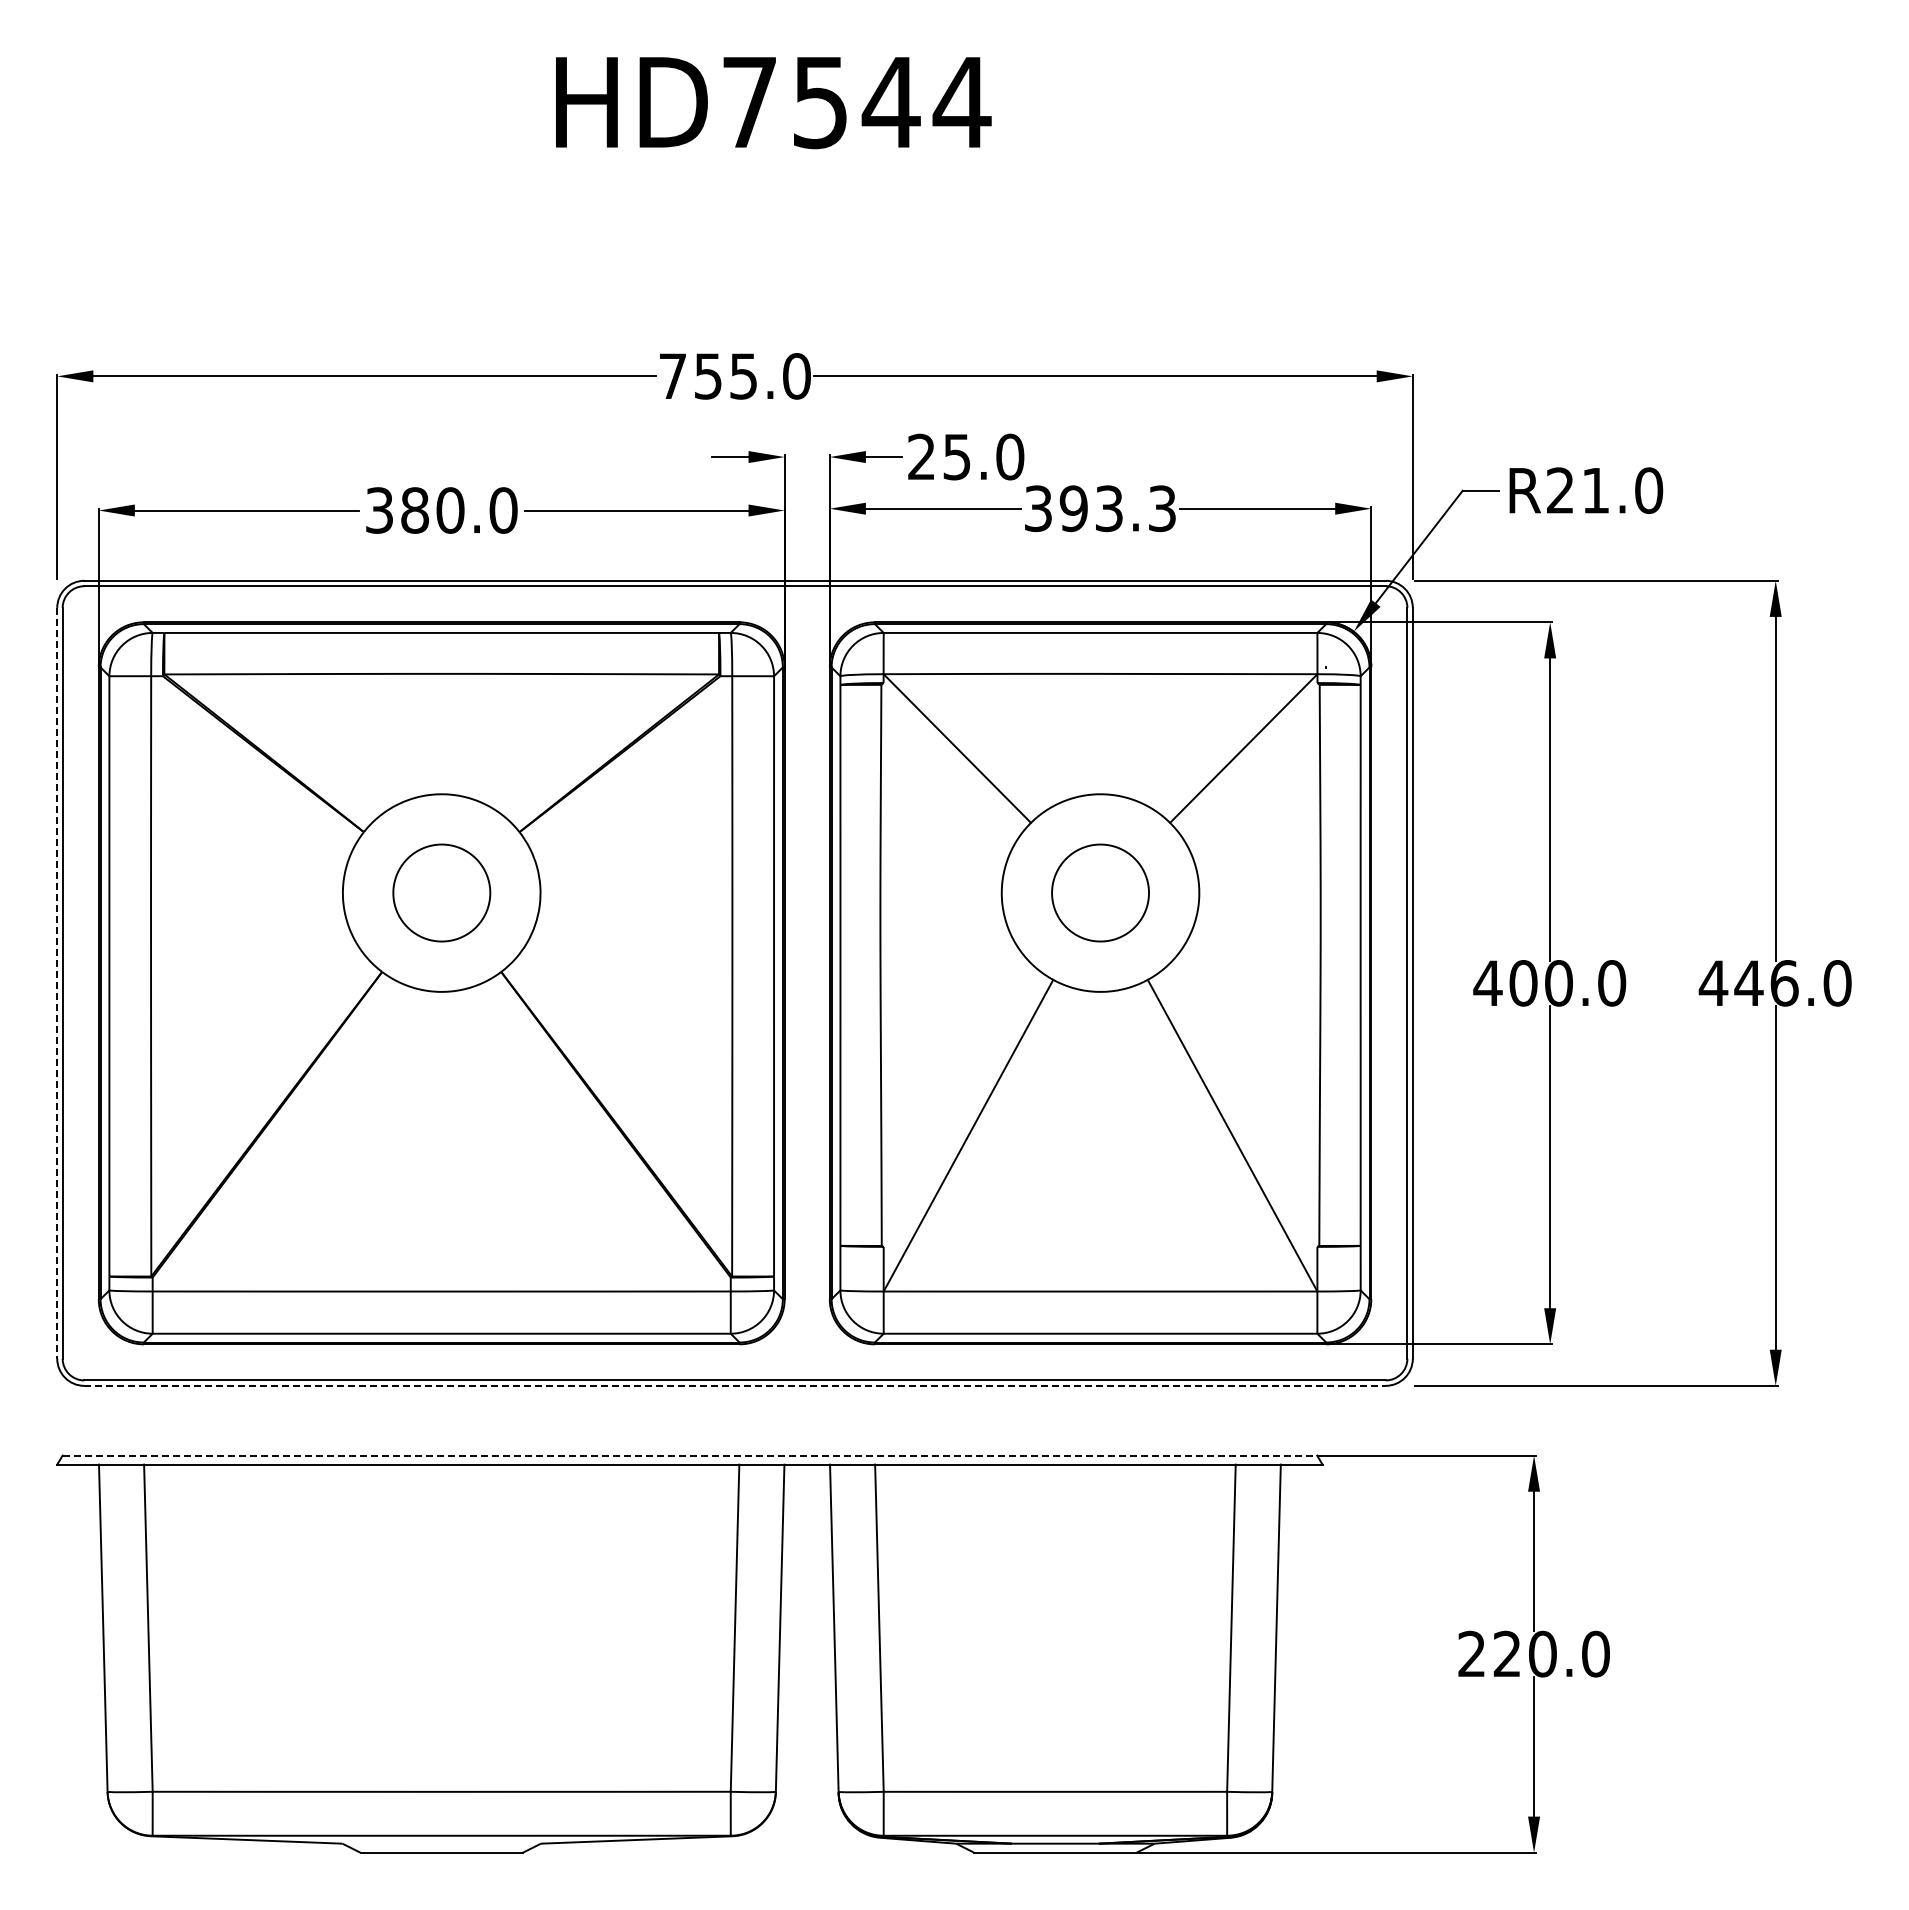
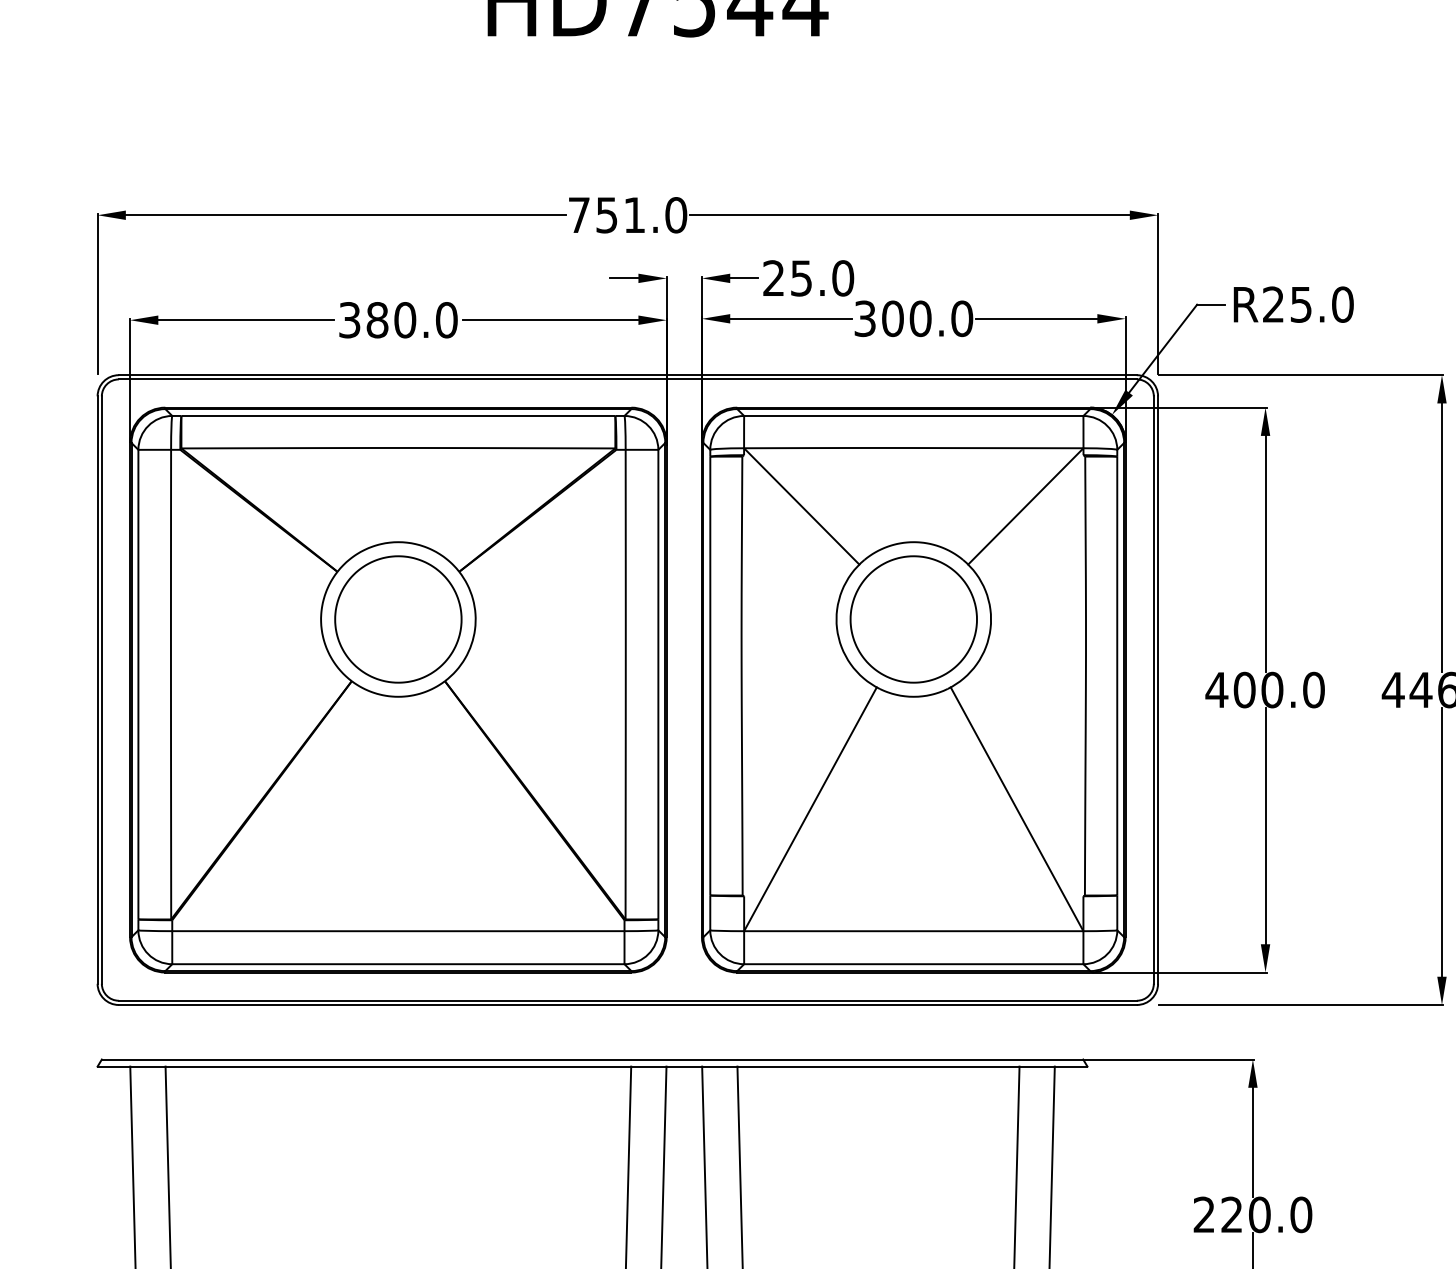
text: (743, 376) -> (634, 215), 755.0 -> 751.0
text: (1595, 491) -> (1300, 305), R21.0 -> R25.0
text: (1117, 508) -> (927, 318), 393.3 -> 300.0
part: (441, 892) -> (398, 619), size x1.67
part: (1100, 892) -> (913, 619), size x1.67
line: (57, 983) -> (97, 690), dashed -> solid
line: (735, 1385) -> (628, 1004), dashed -> solid
line: (690, 1455) -> (593, 1059), dashed -> solid

